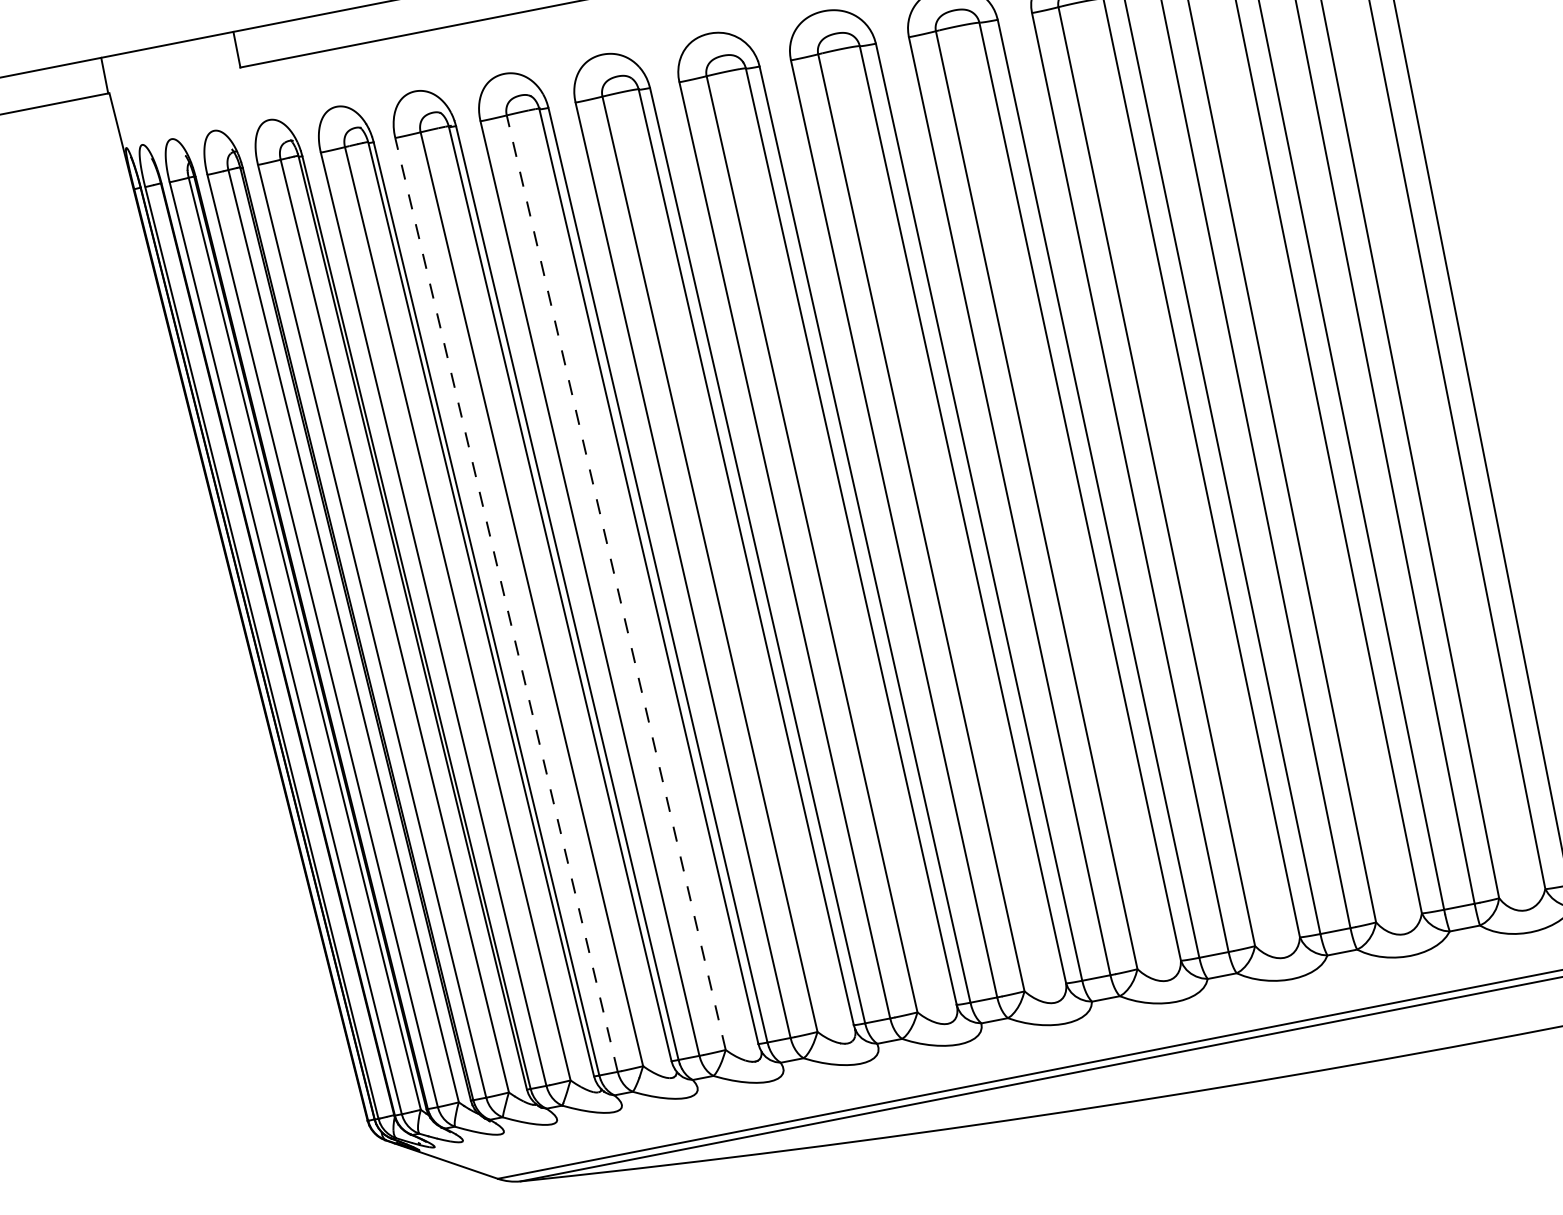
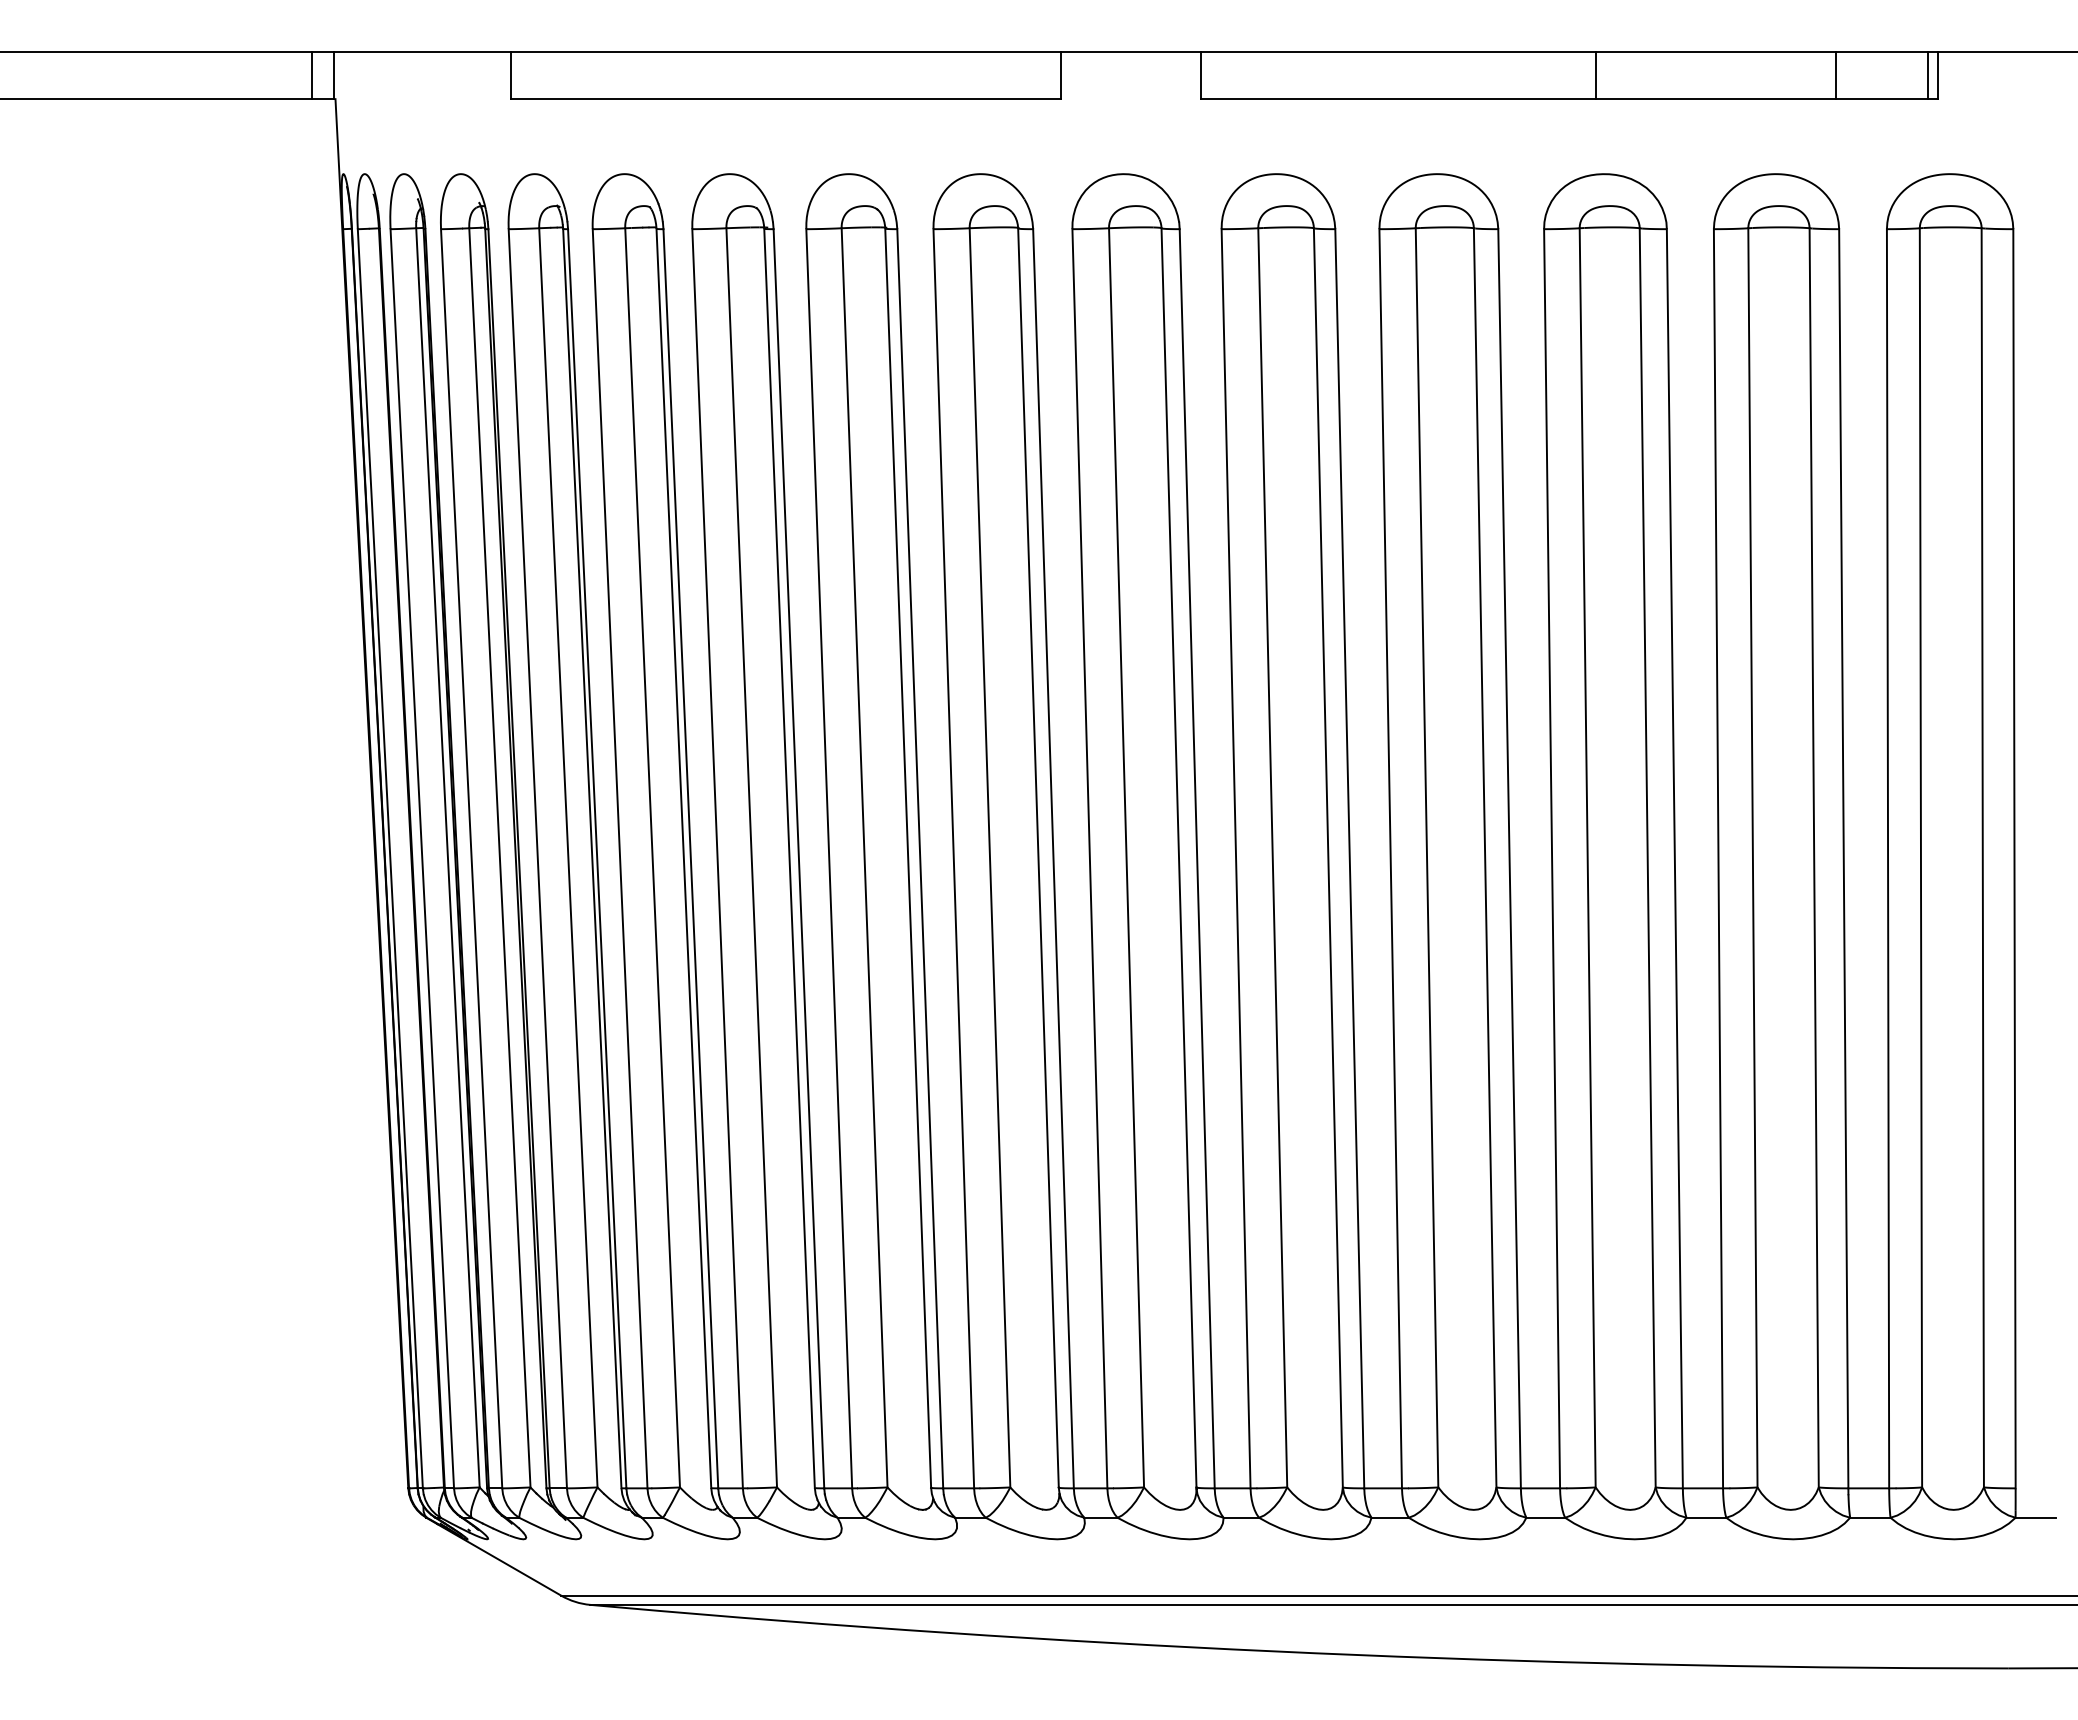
line: (88, 78) -> (311, 75), added
line: (616, 582) -> (864, 857), dashed -> solid
line: (506, 604) -> (717, 858), dashed -> solid

